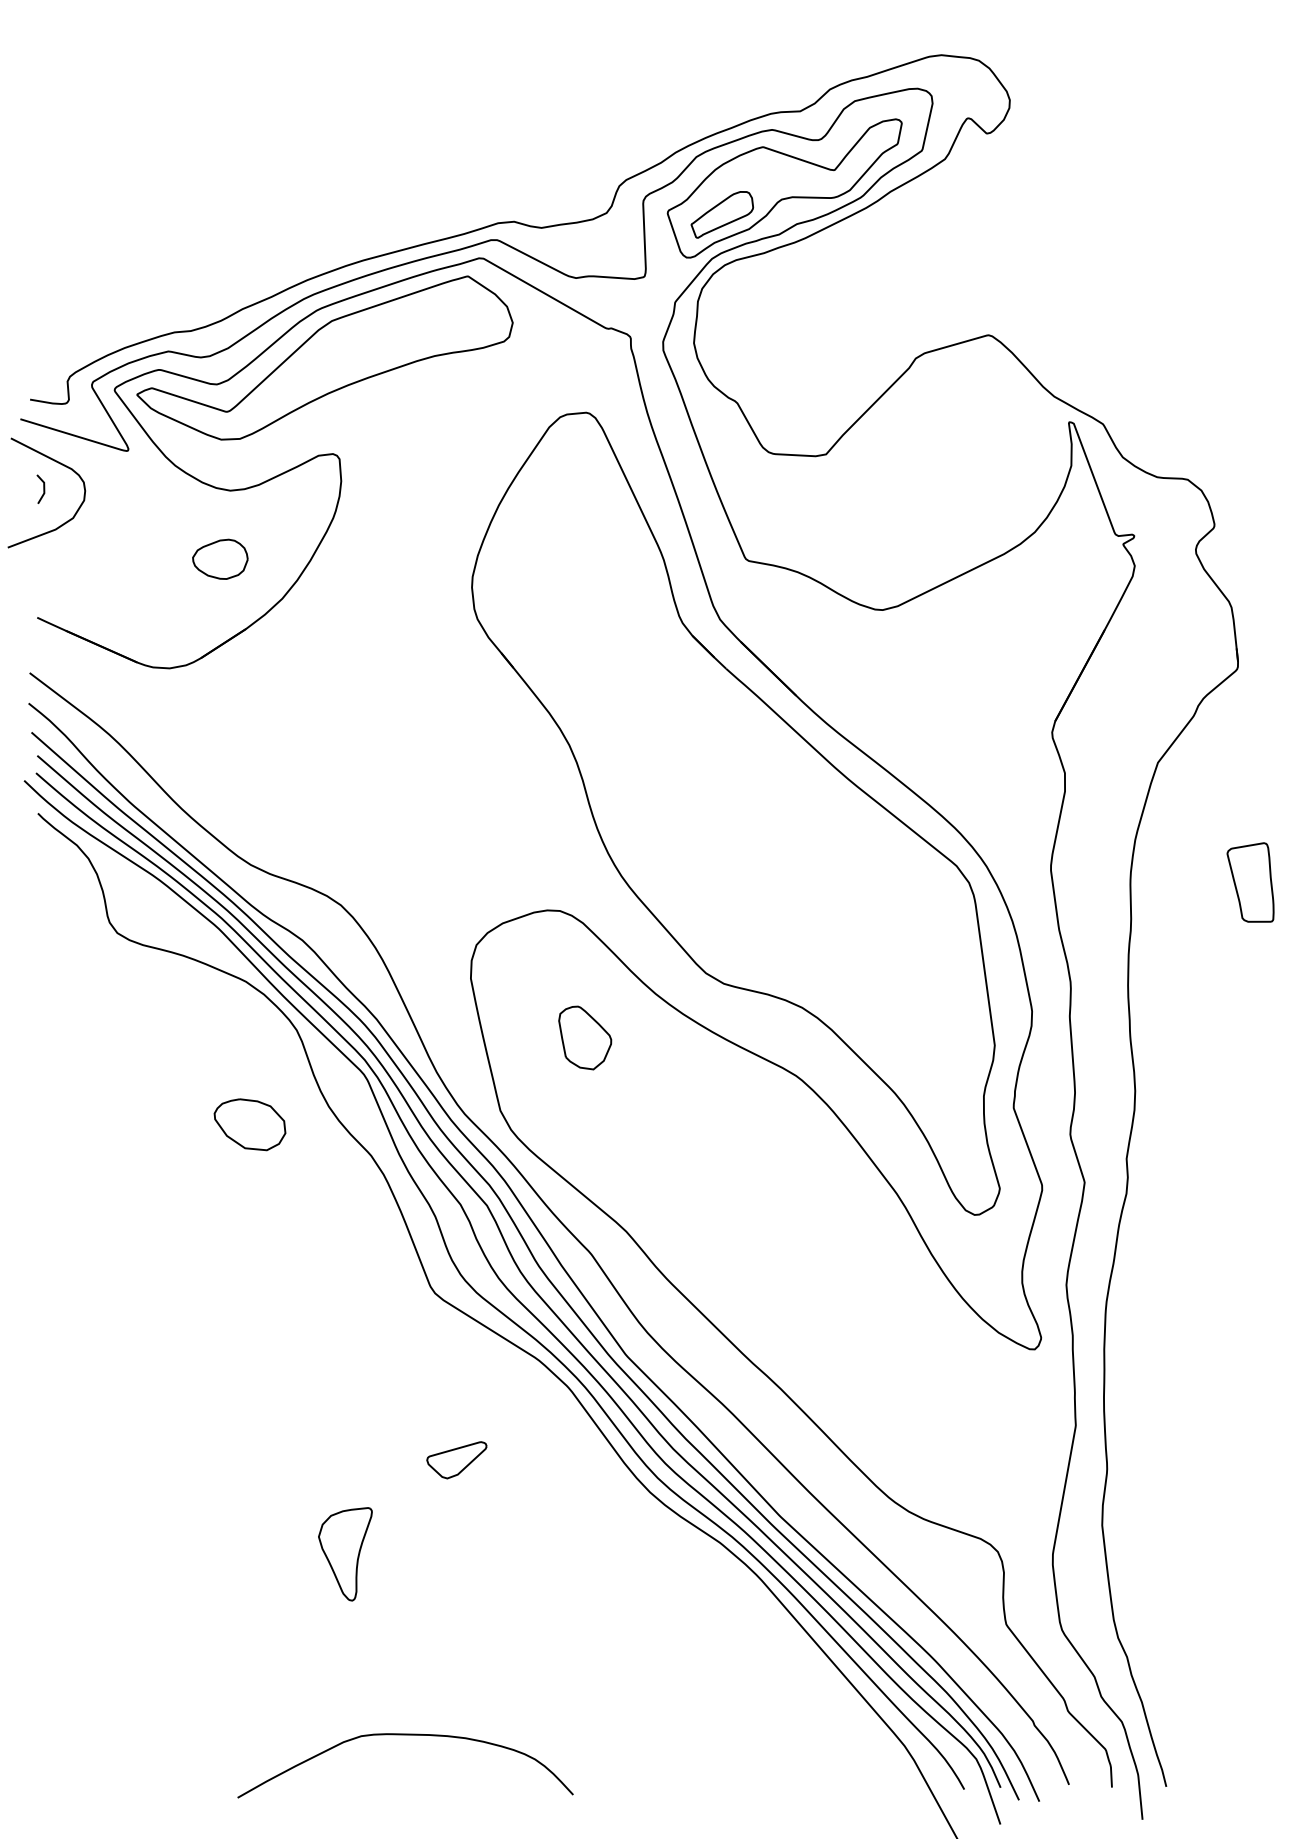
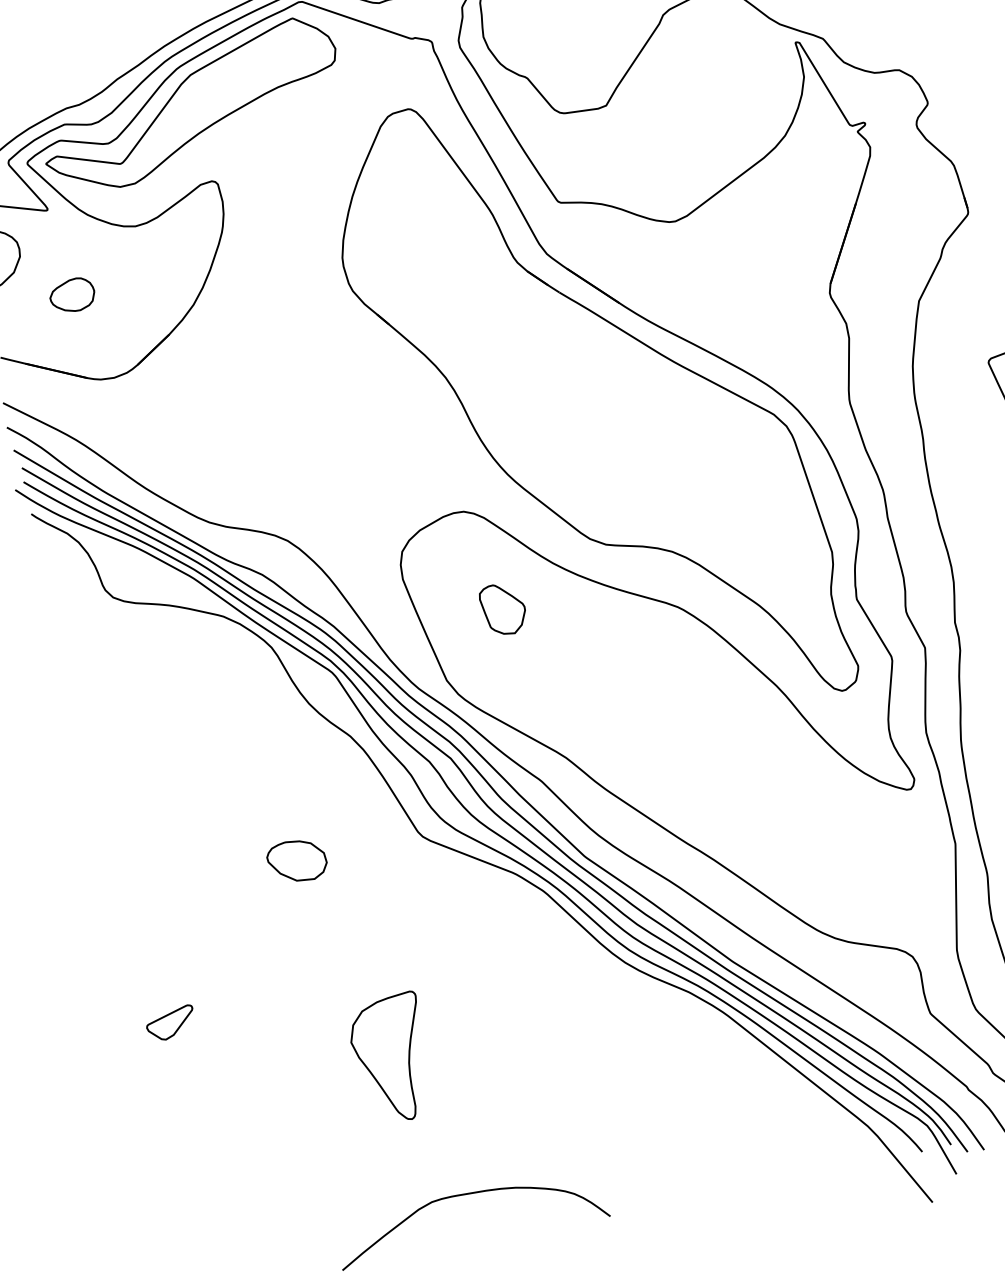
part: (220, 558) -> (72, 294), moved
part: (249, 1124) -> (296, 861), moved
part: (456, 1460) -> (170, 1023), moved
part: (345, 1554) -> (391, 1059), size x1.67

